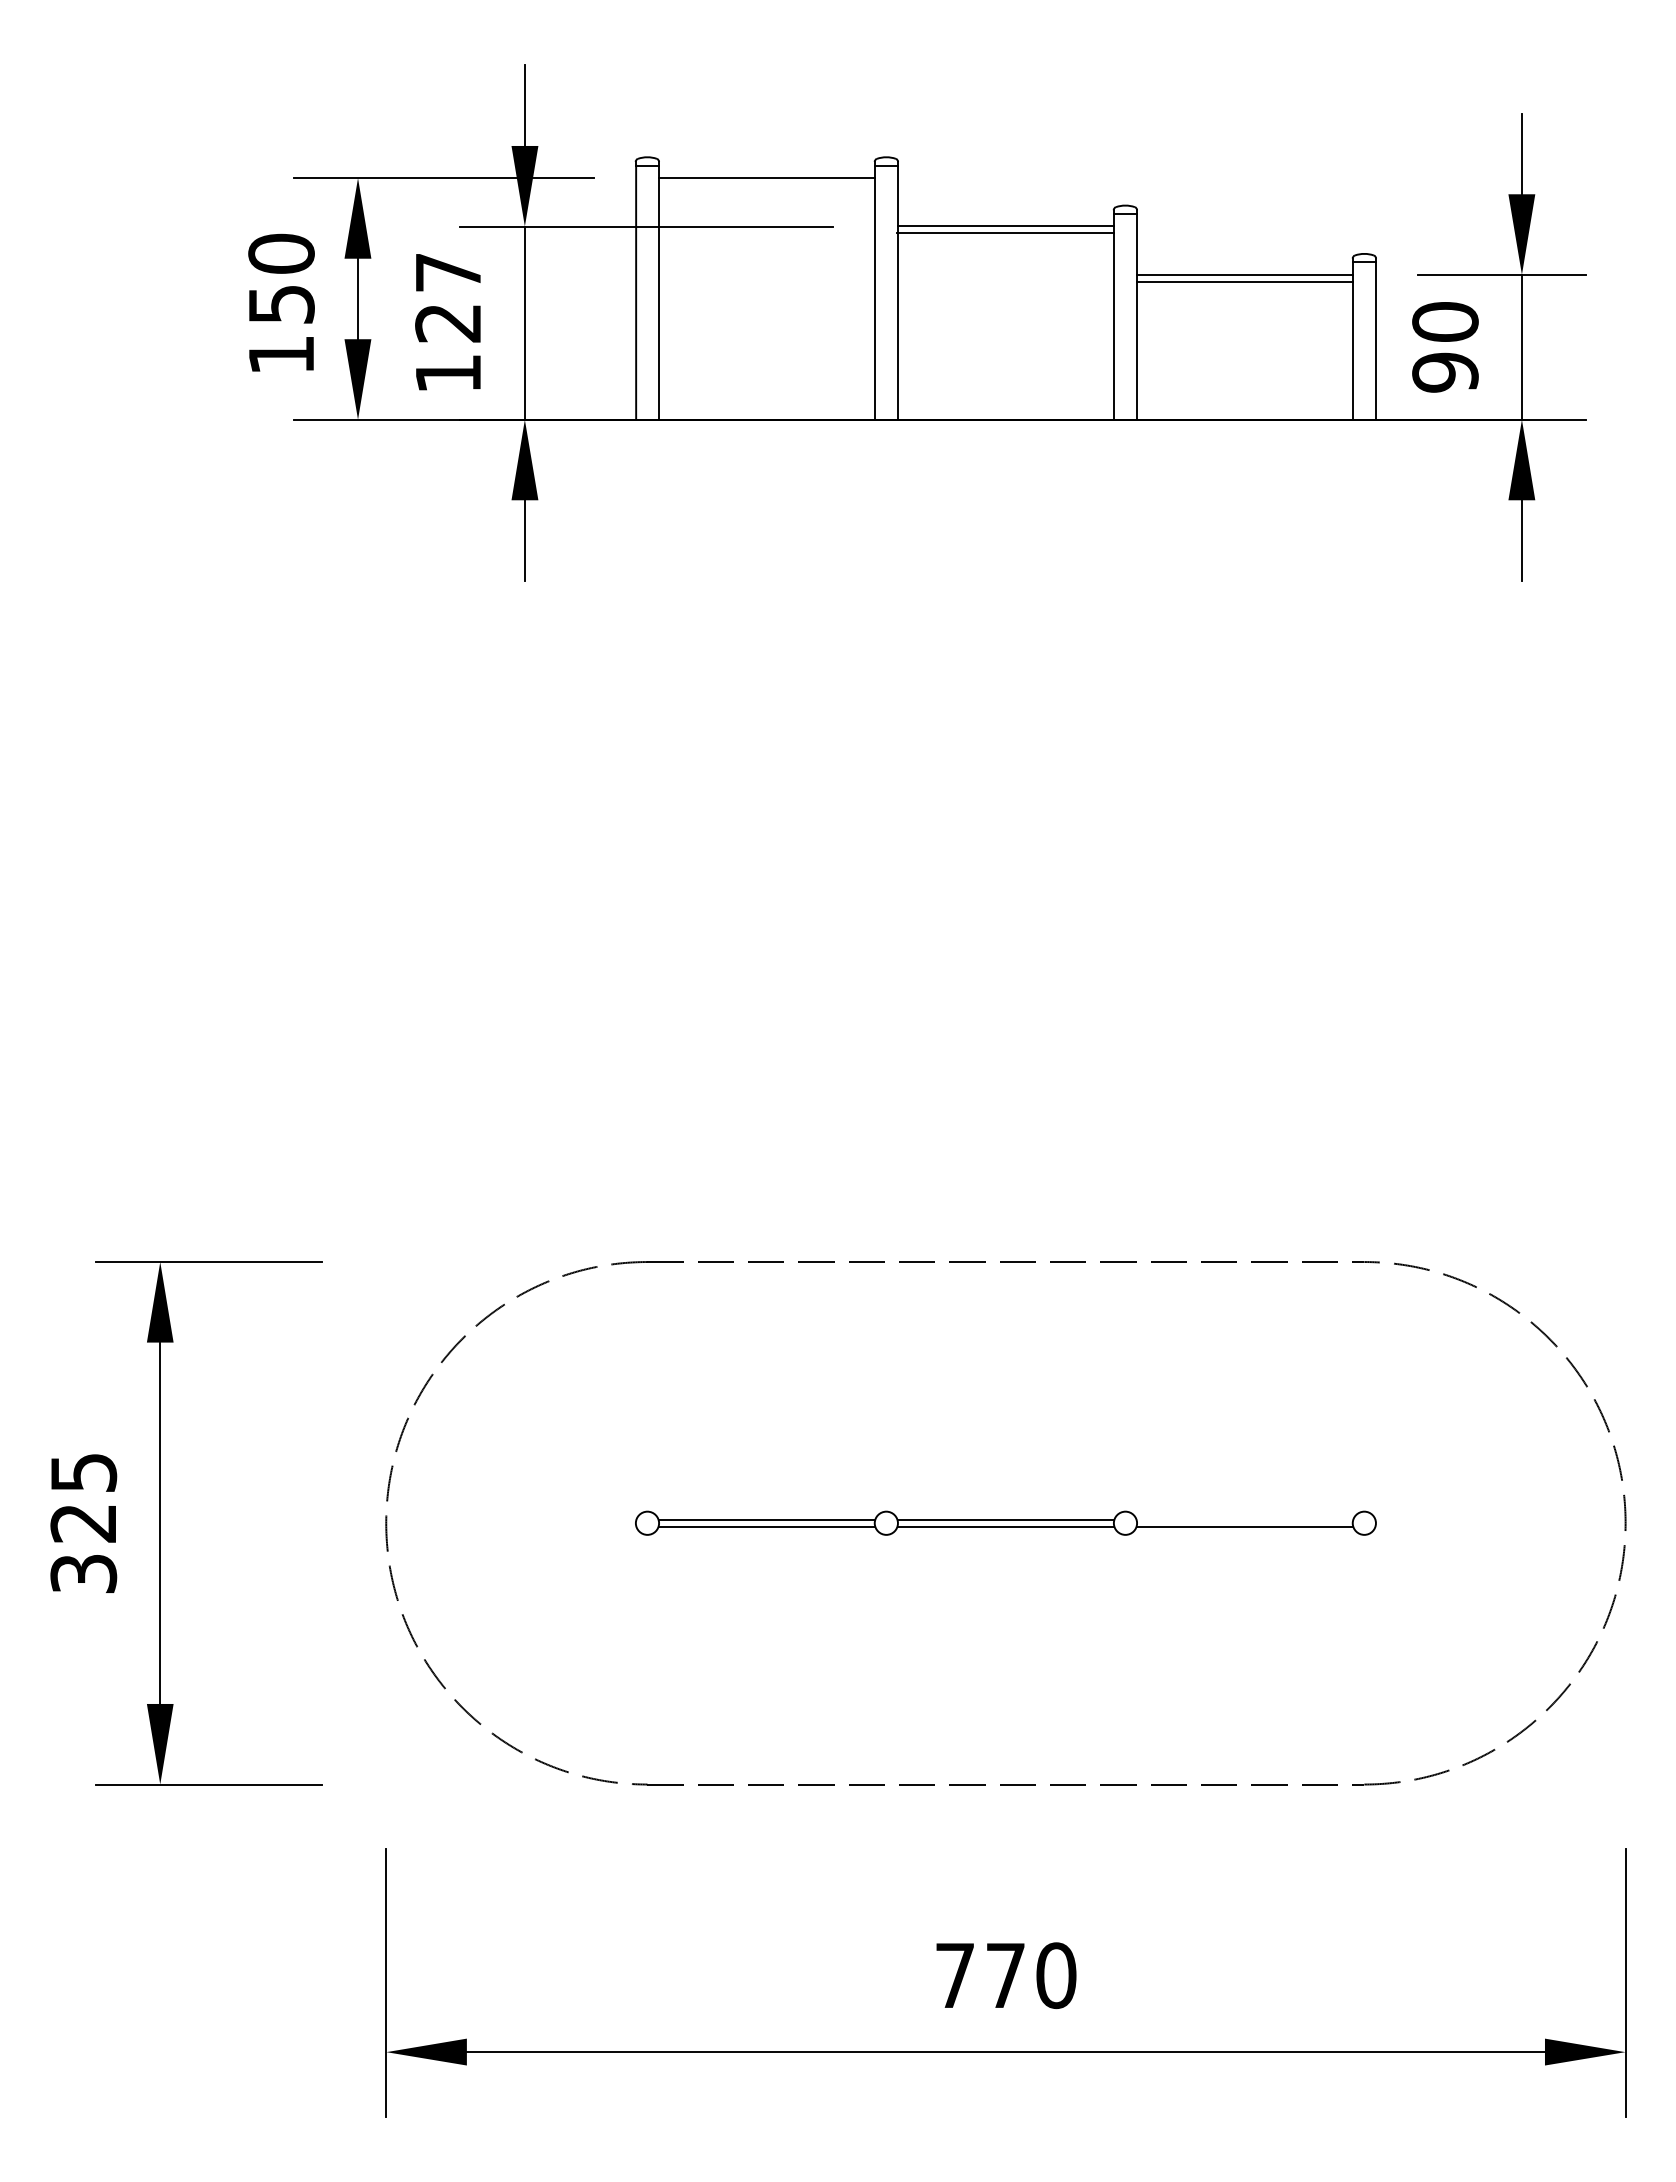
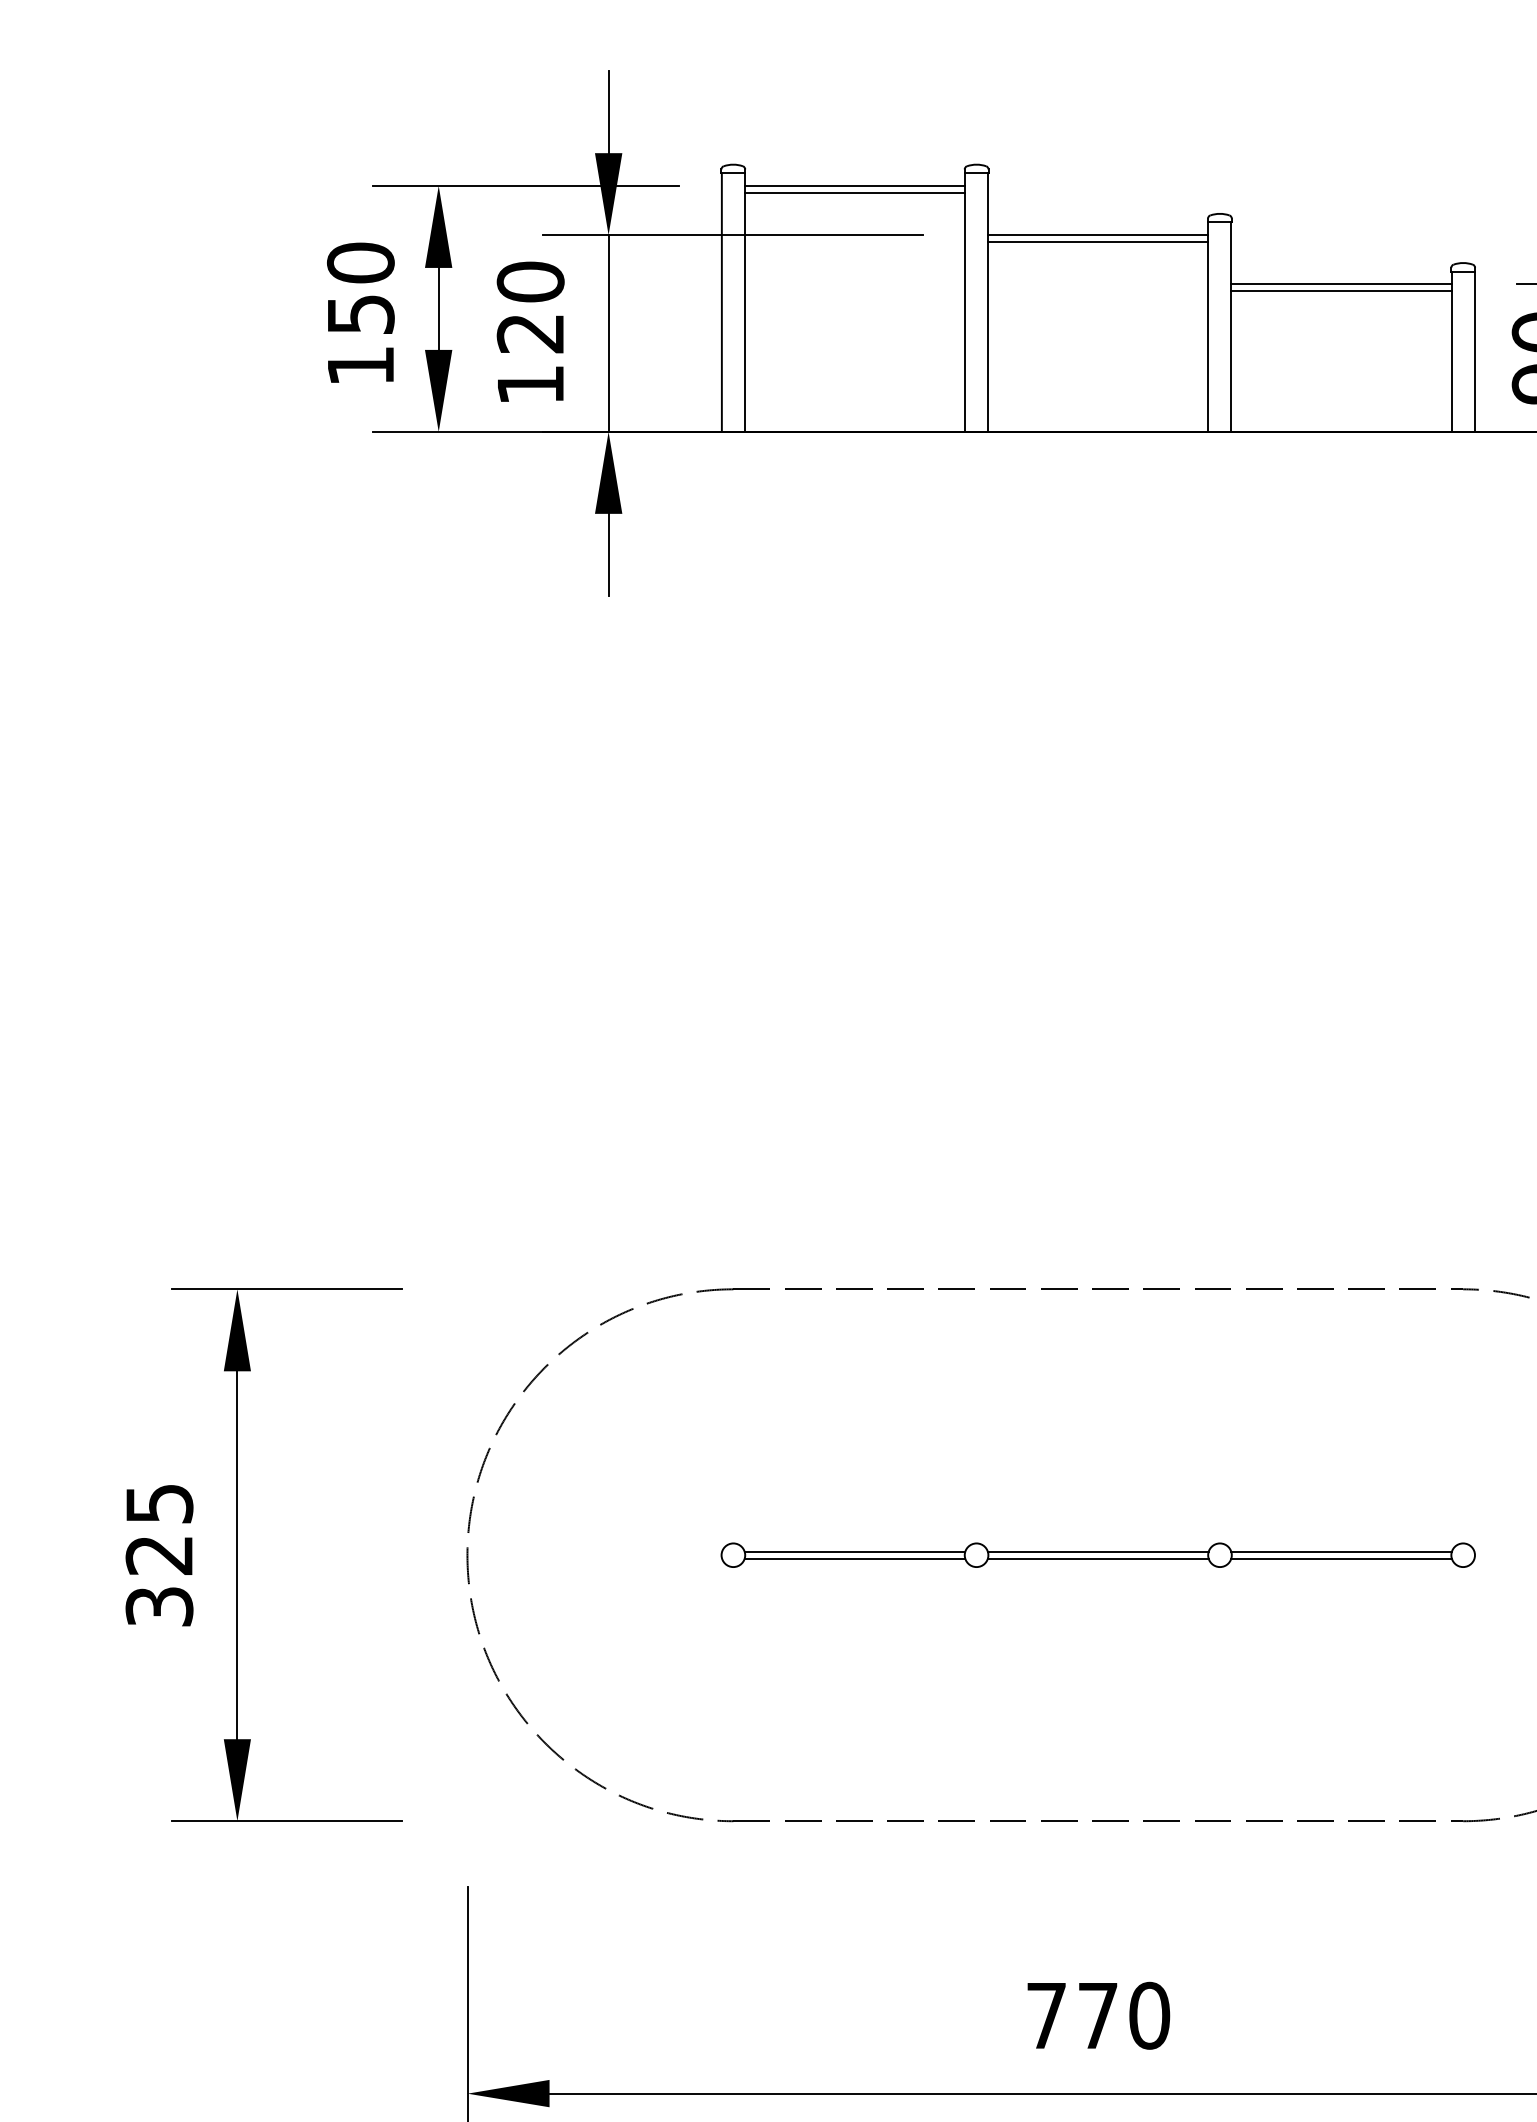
line: (766, 184) -> (854, 192), added
text: (448, 272) -> (530, 281), 127 -> 120
line: (1244, 1519) -> (1341, 1551), added

